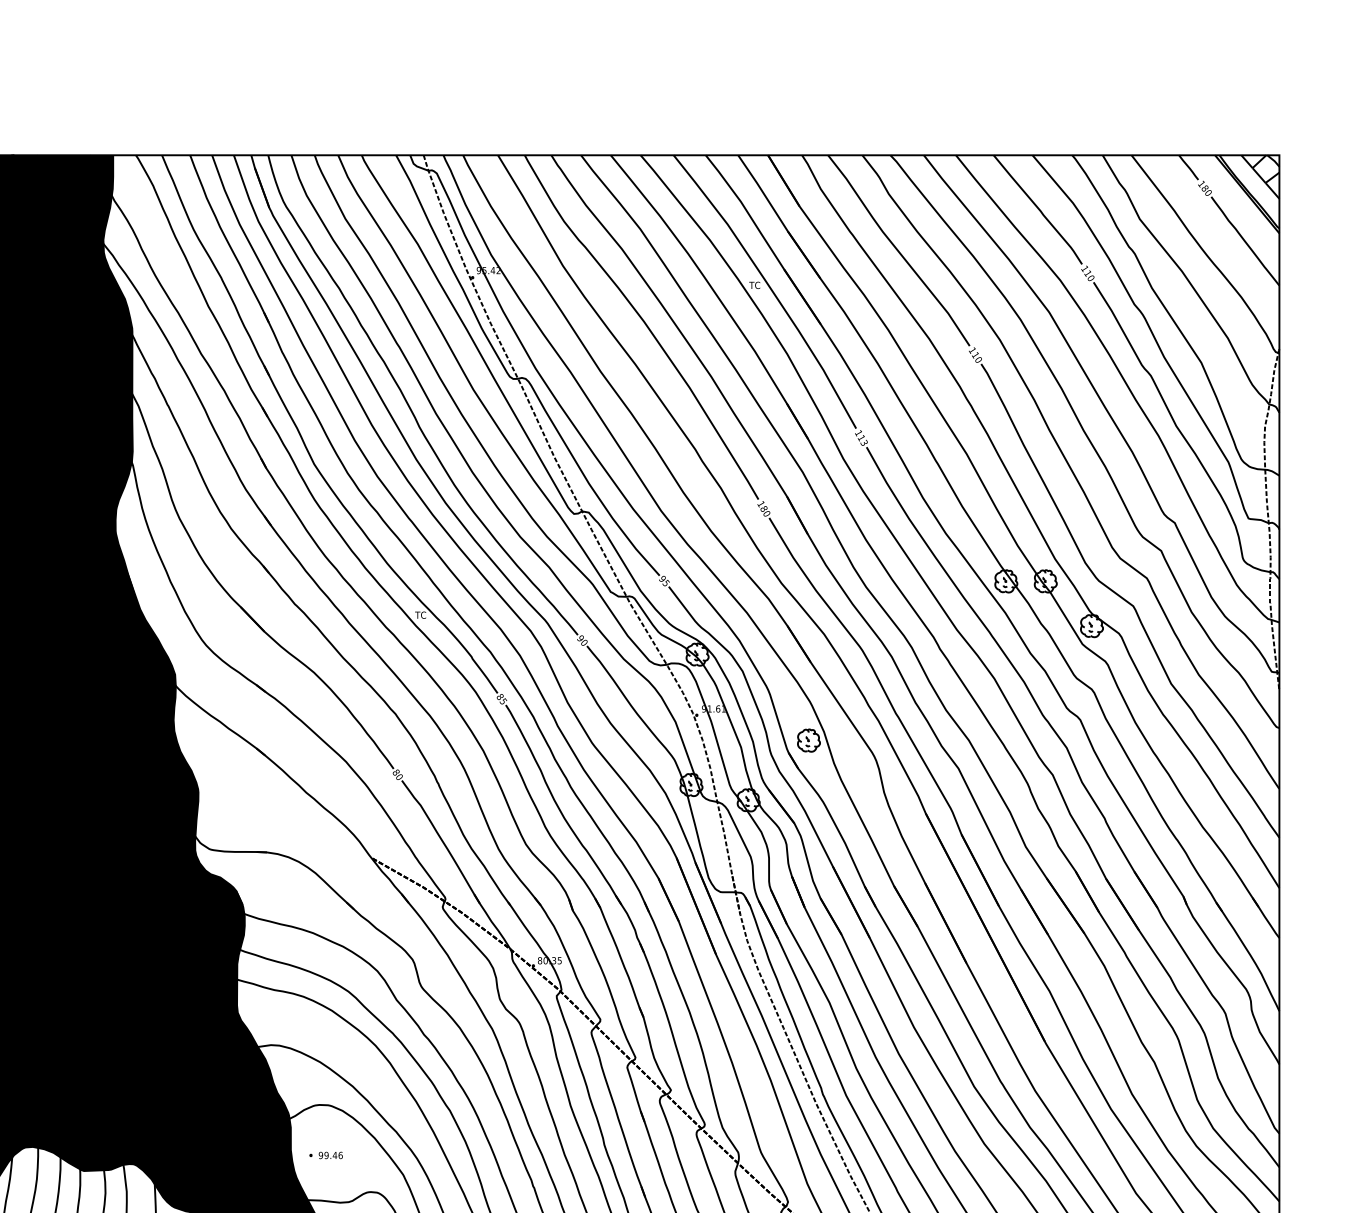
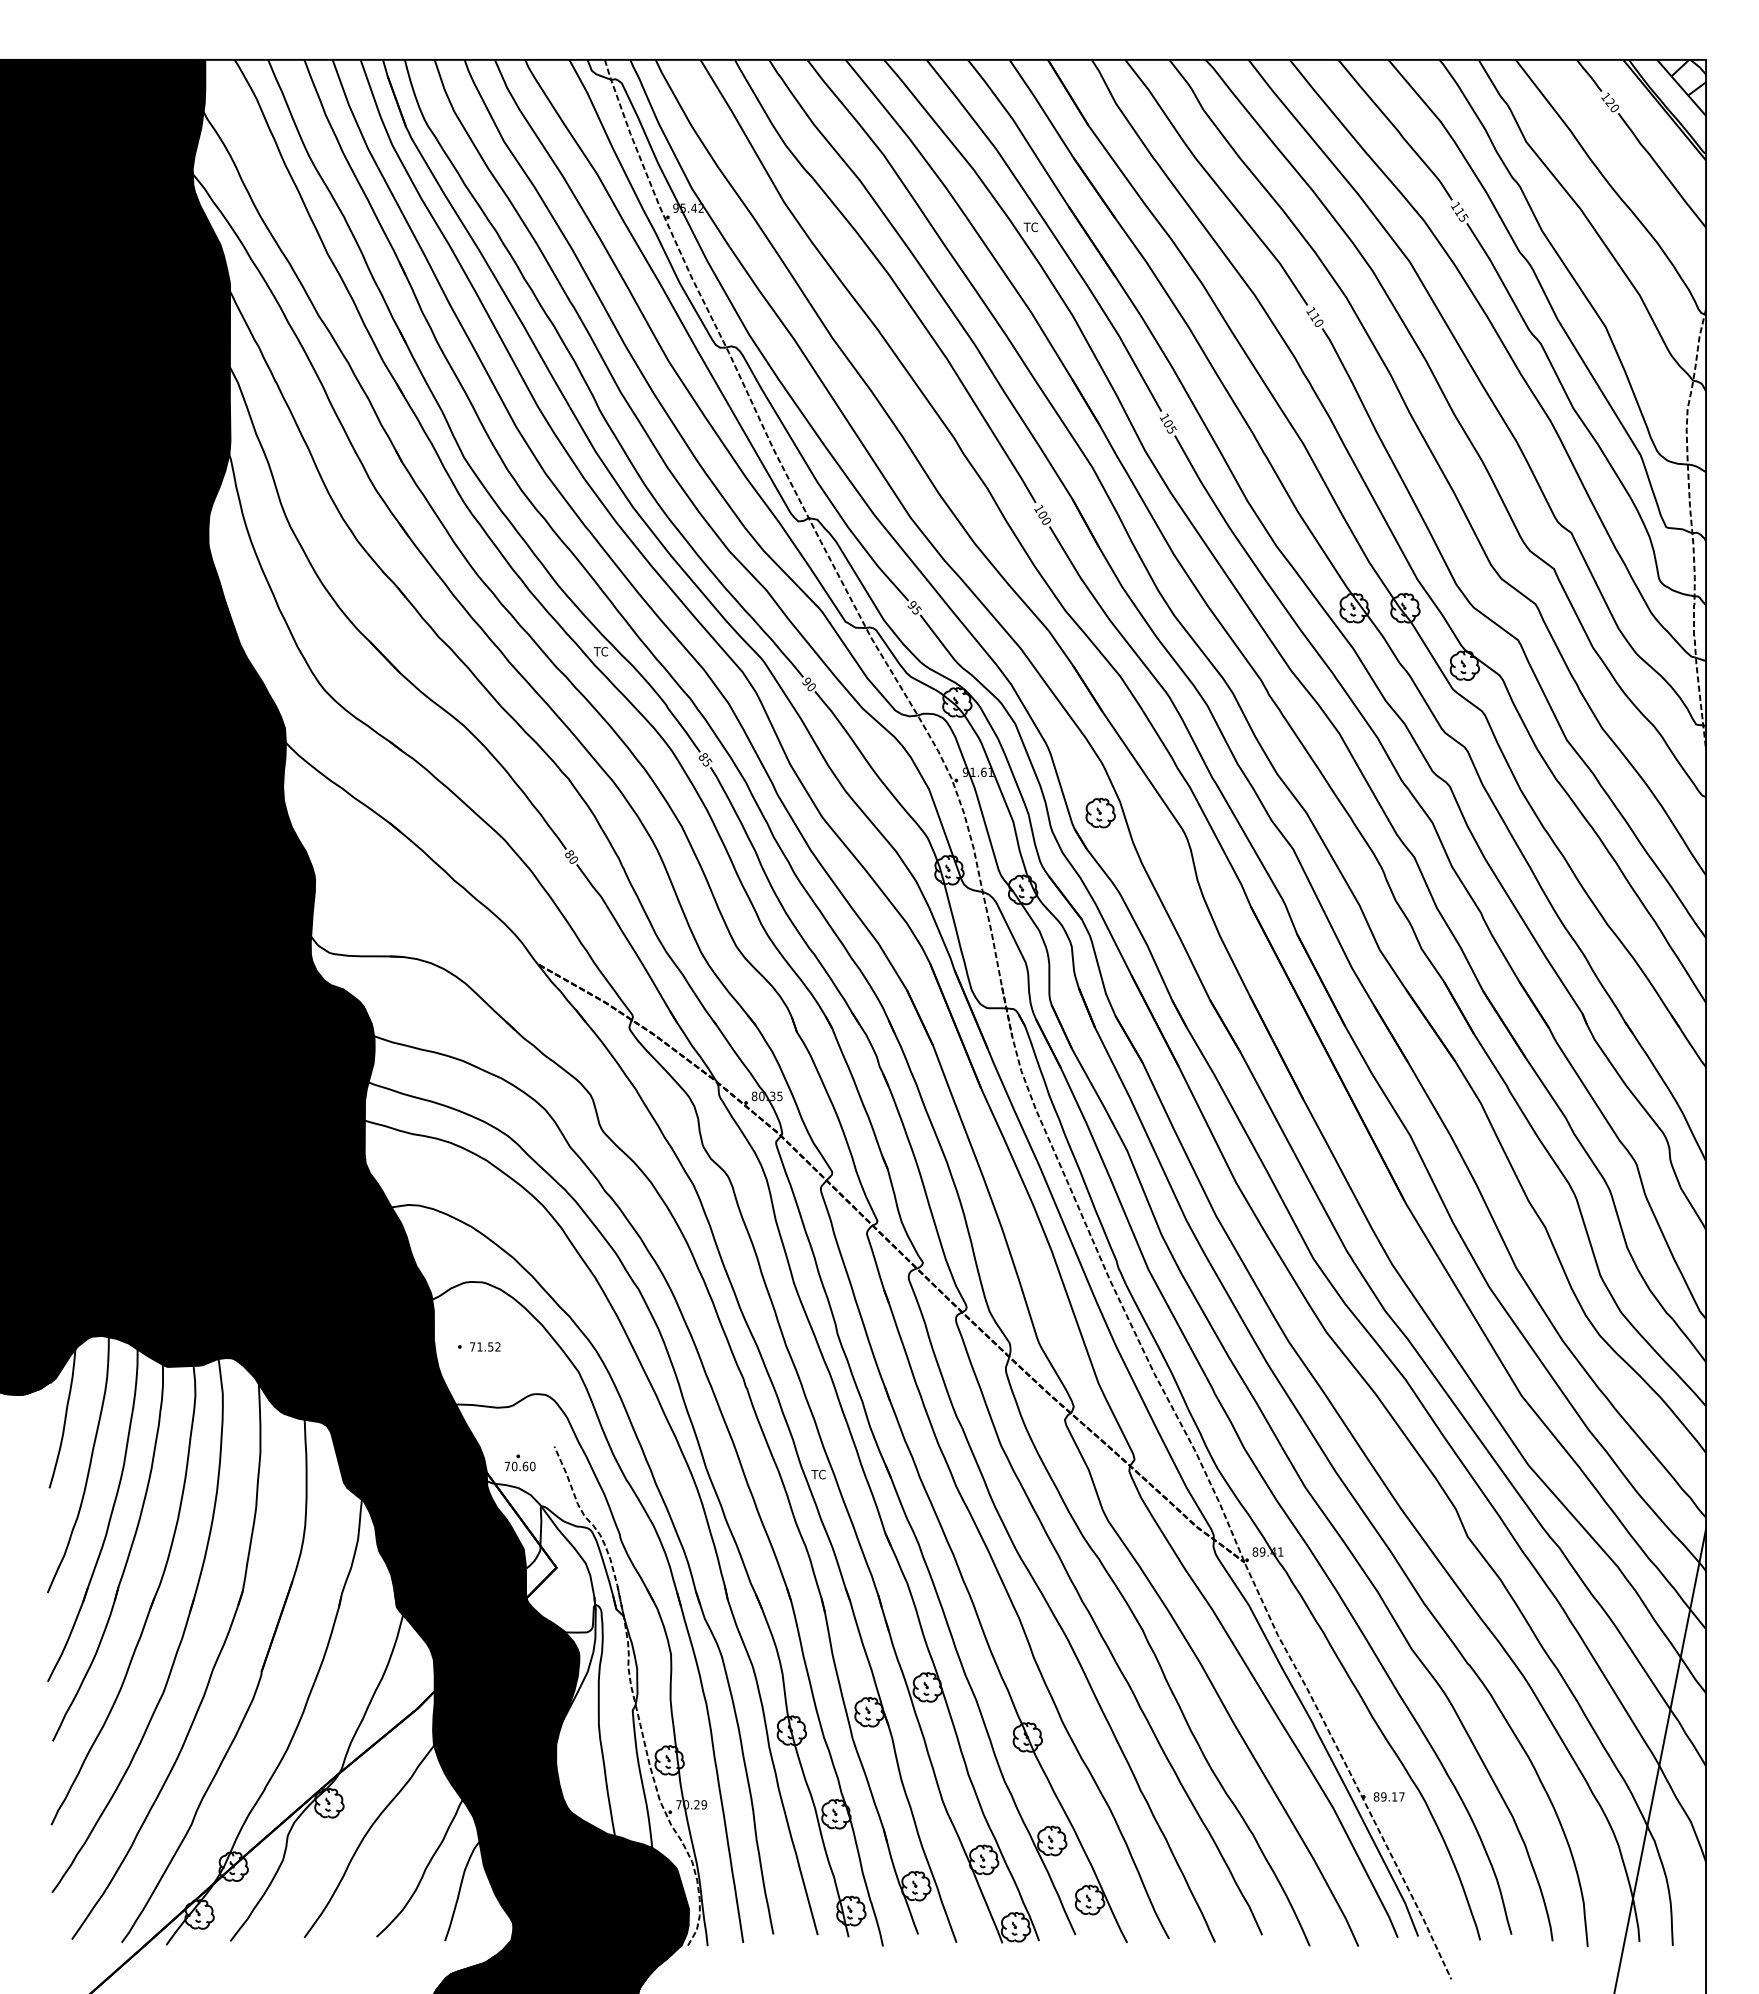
text: (1204, 188) -> (1609, 102), 180 -> 120
text: (1090, 276) -> (1463, 216), 110 -> 115
text: (862, 440) -> (1169, 426), 113 -> 105
text: (763, 508) -> (1042, 514), 180 -> 100
text: (330, 1155) -> (484, 1346), 99.46 -> 71.52

